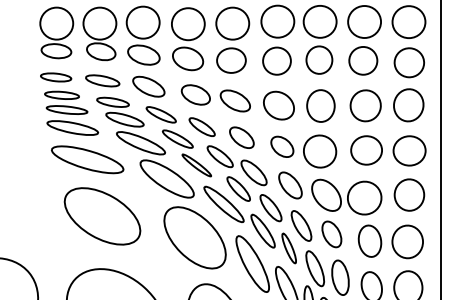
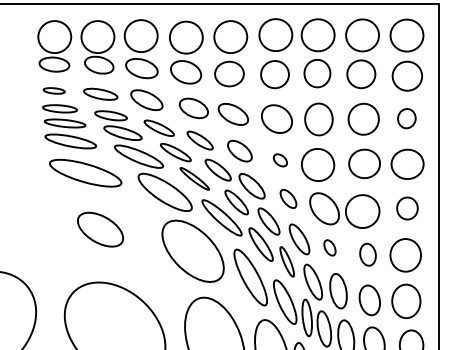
part: (56, 77) -> (54, 90), size x0.7
part: (408, 105) -> (406, 118), size x0.6
part: (282, 147) -> (280, 160), size x0.6
part: (290, 185) -> (288, 198), size x0.7
part: (409, 195) -> (407, 208), size x0.7
part: (102, 216) -> (100, 229), size x0.6
part: (331, 234) -> (329, 247), size x0.6
part: (369, 241) -> (367, 254), size x0.7

